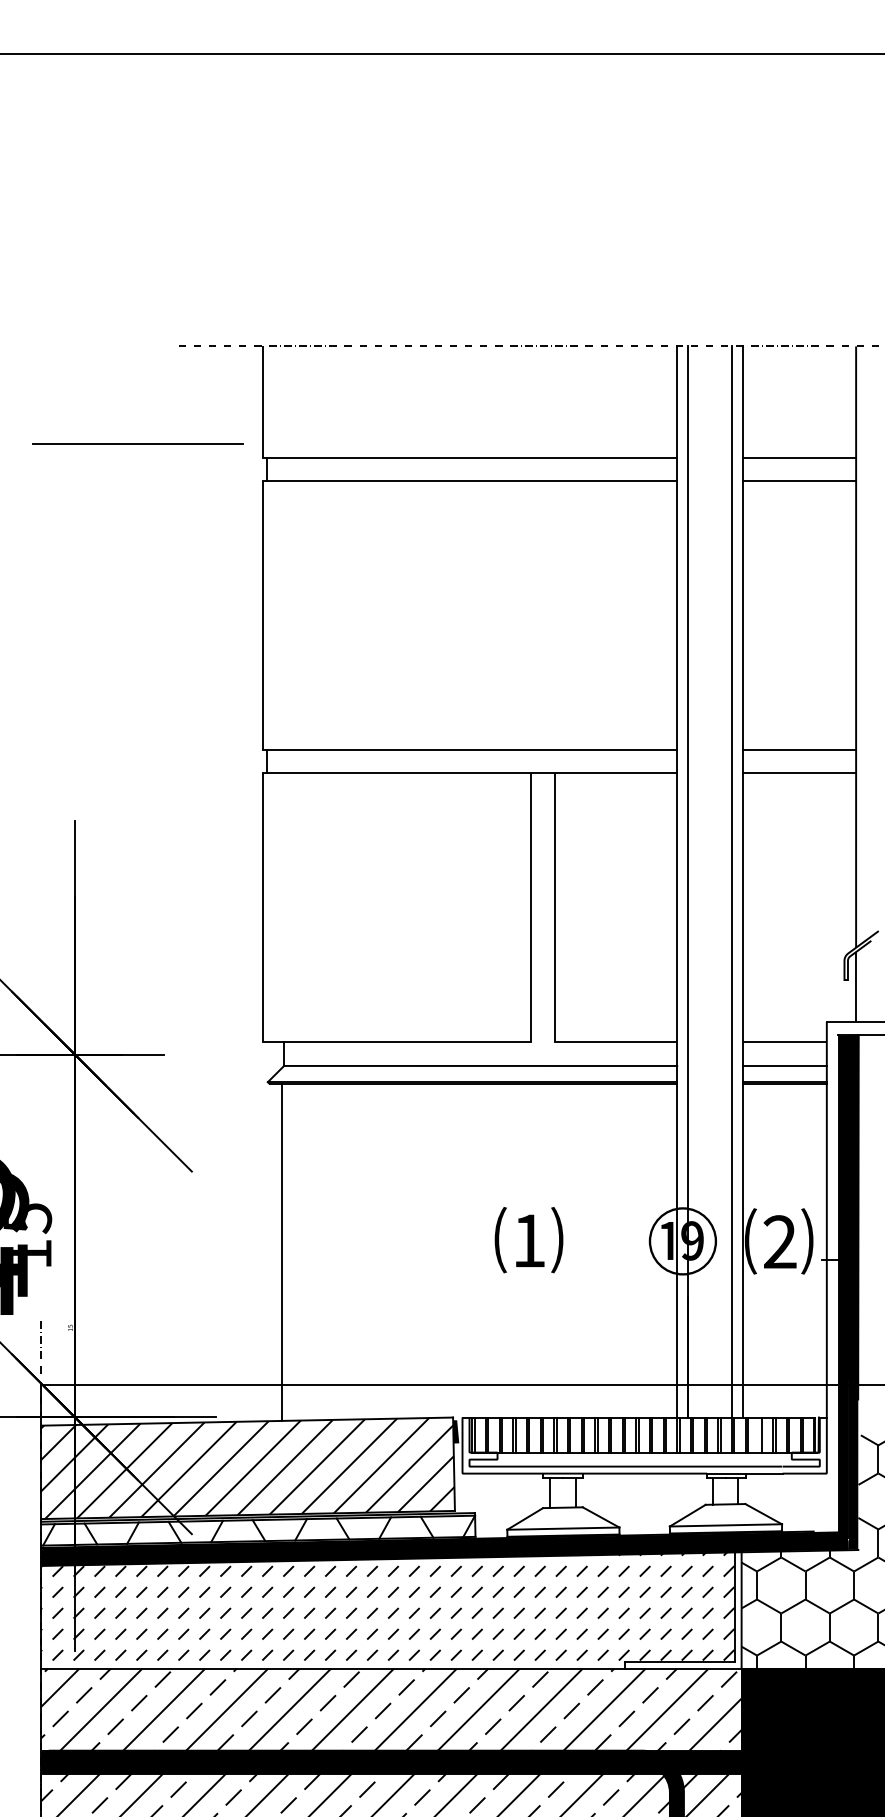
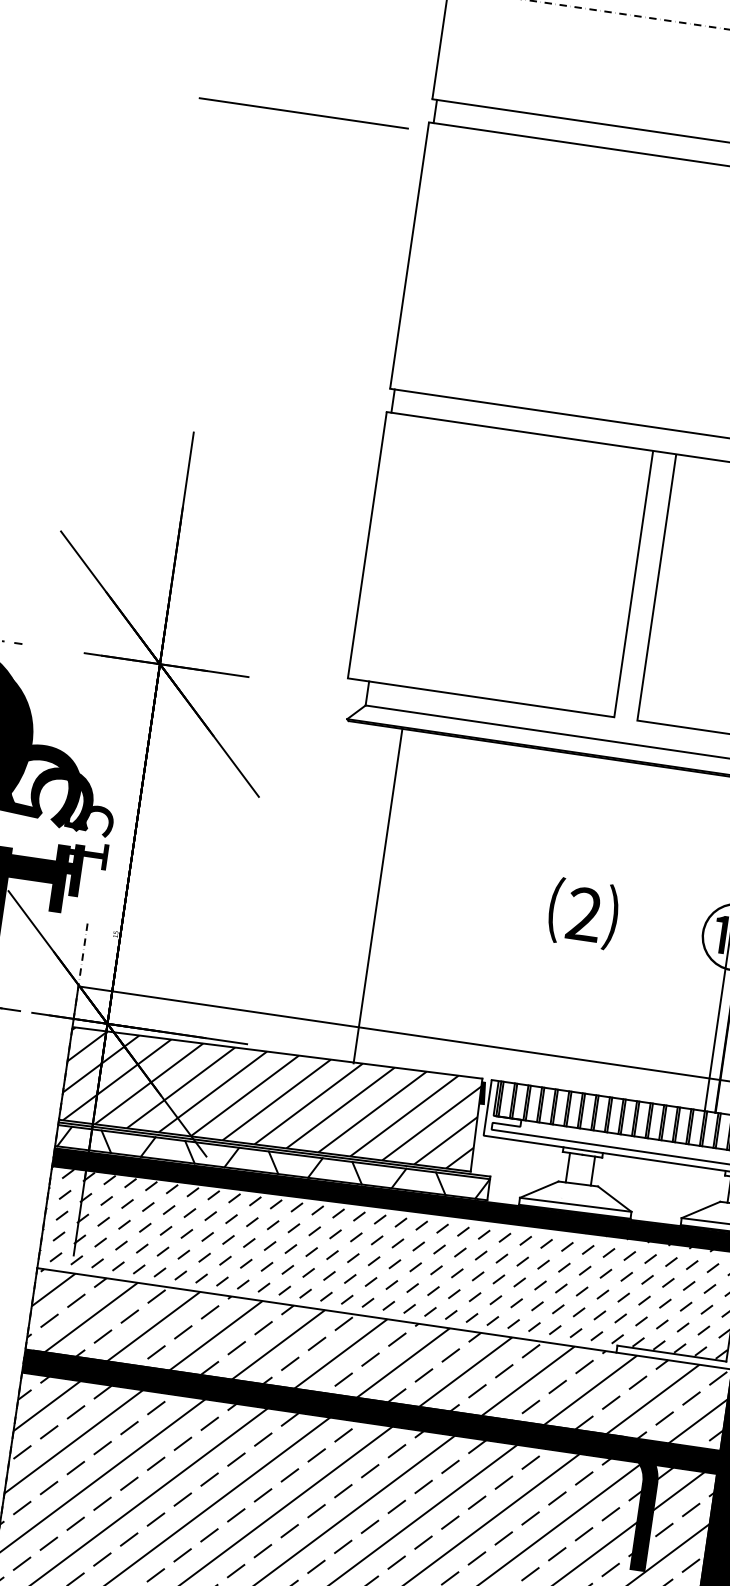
line: (137, 443) -> (303, 112), moved
text: (529, 1240) -> (583, 914), ⑴ -> ⑵
line: (281, 1251) -> (377, 895), moved

